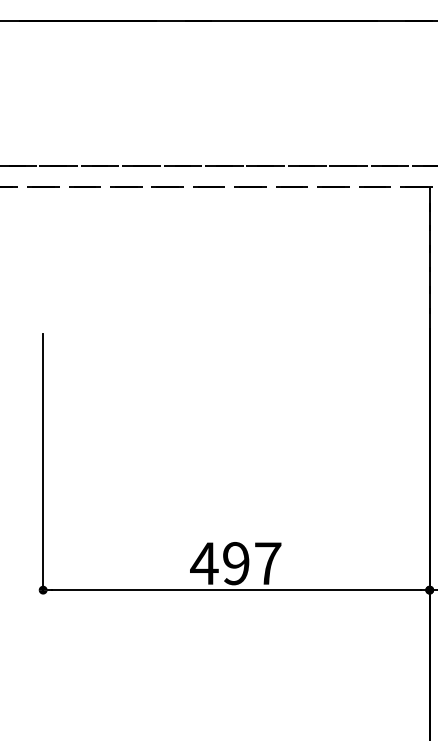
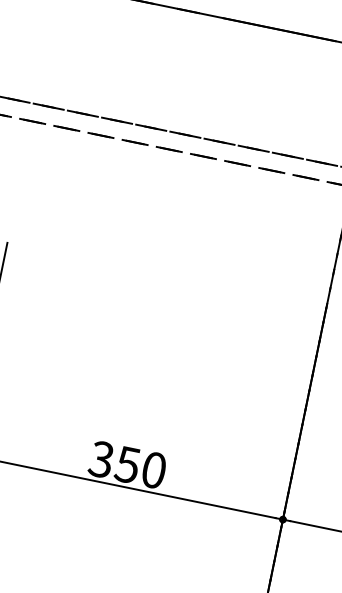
text: (235, 563) -> (127, 464), 497 -> 350

